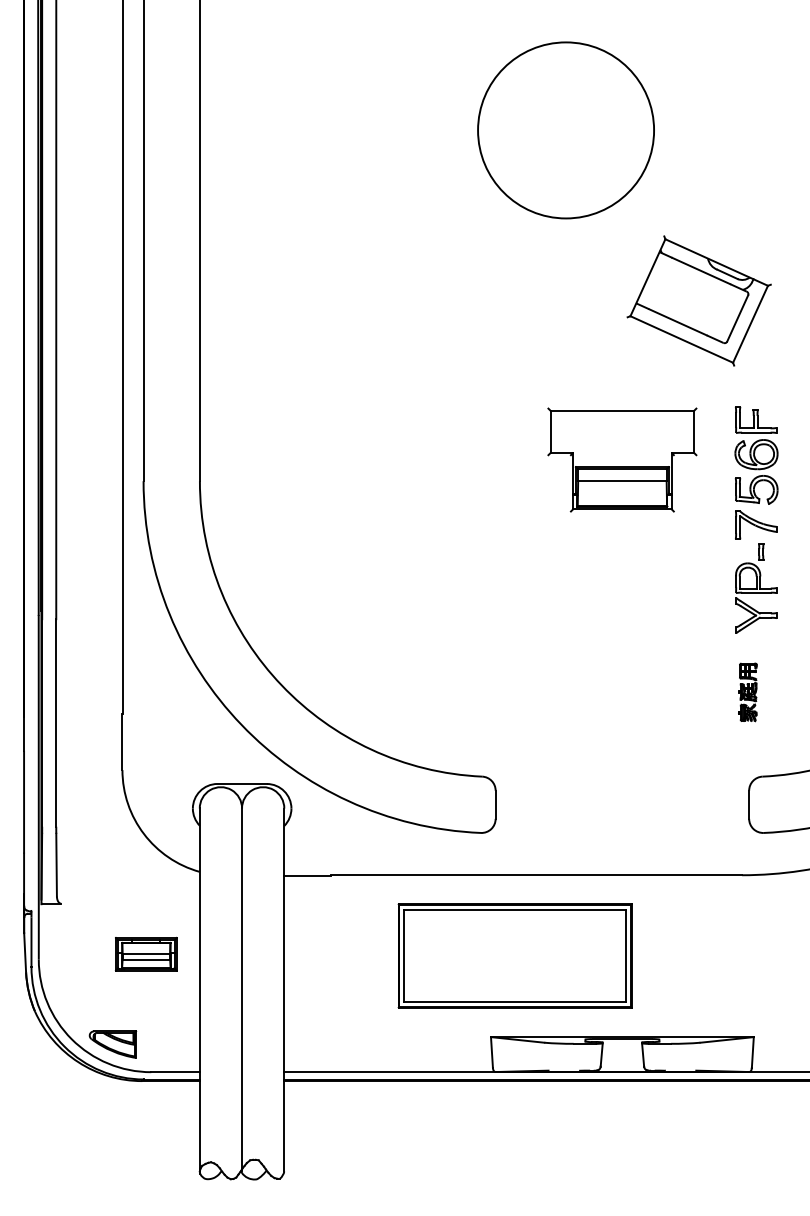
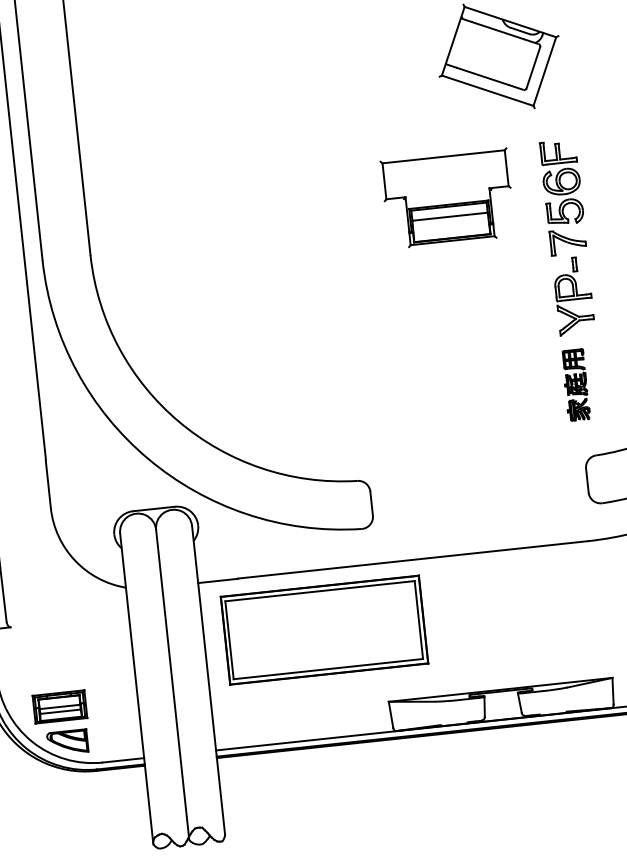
part: (747, 692) -> (575, 385), size x1.43
part: (145, 953) -> (59, 706), moved
part: (514, 955) -> (323, 629), moved

